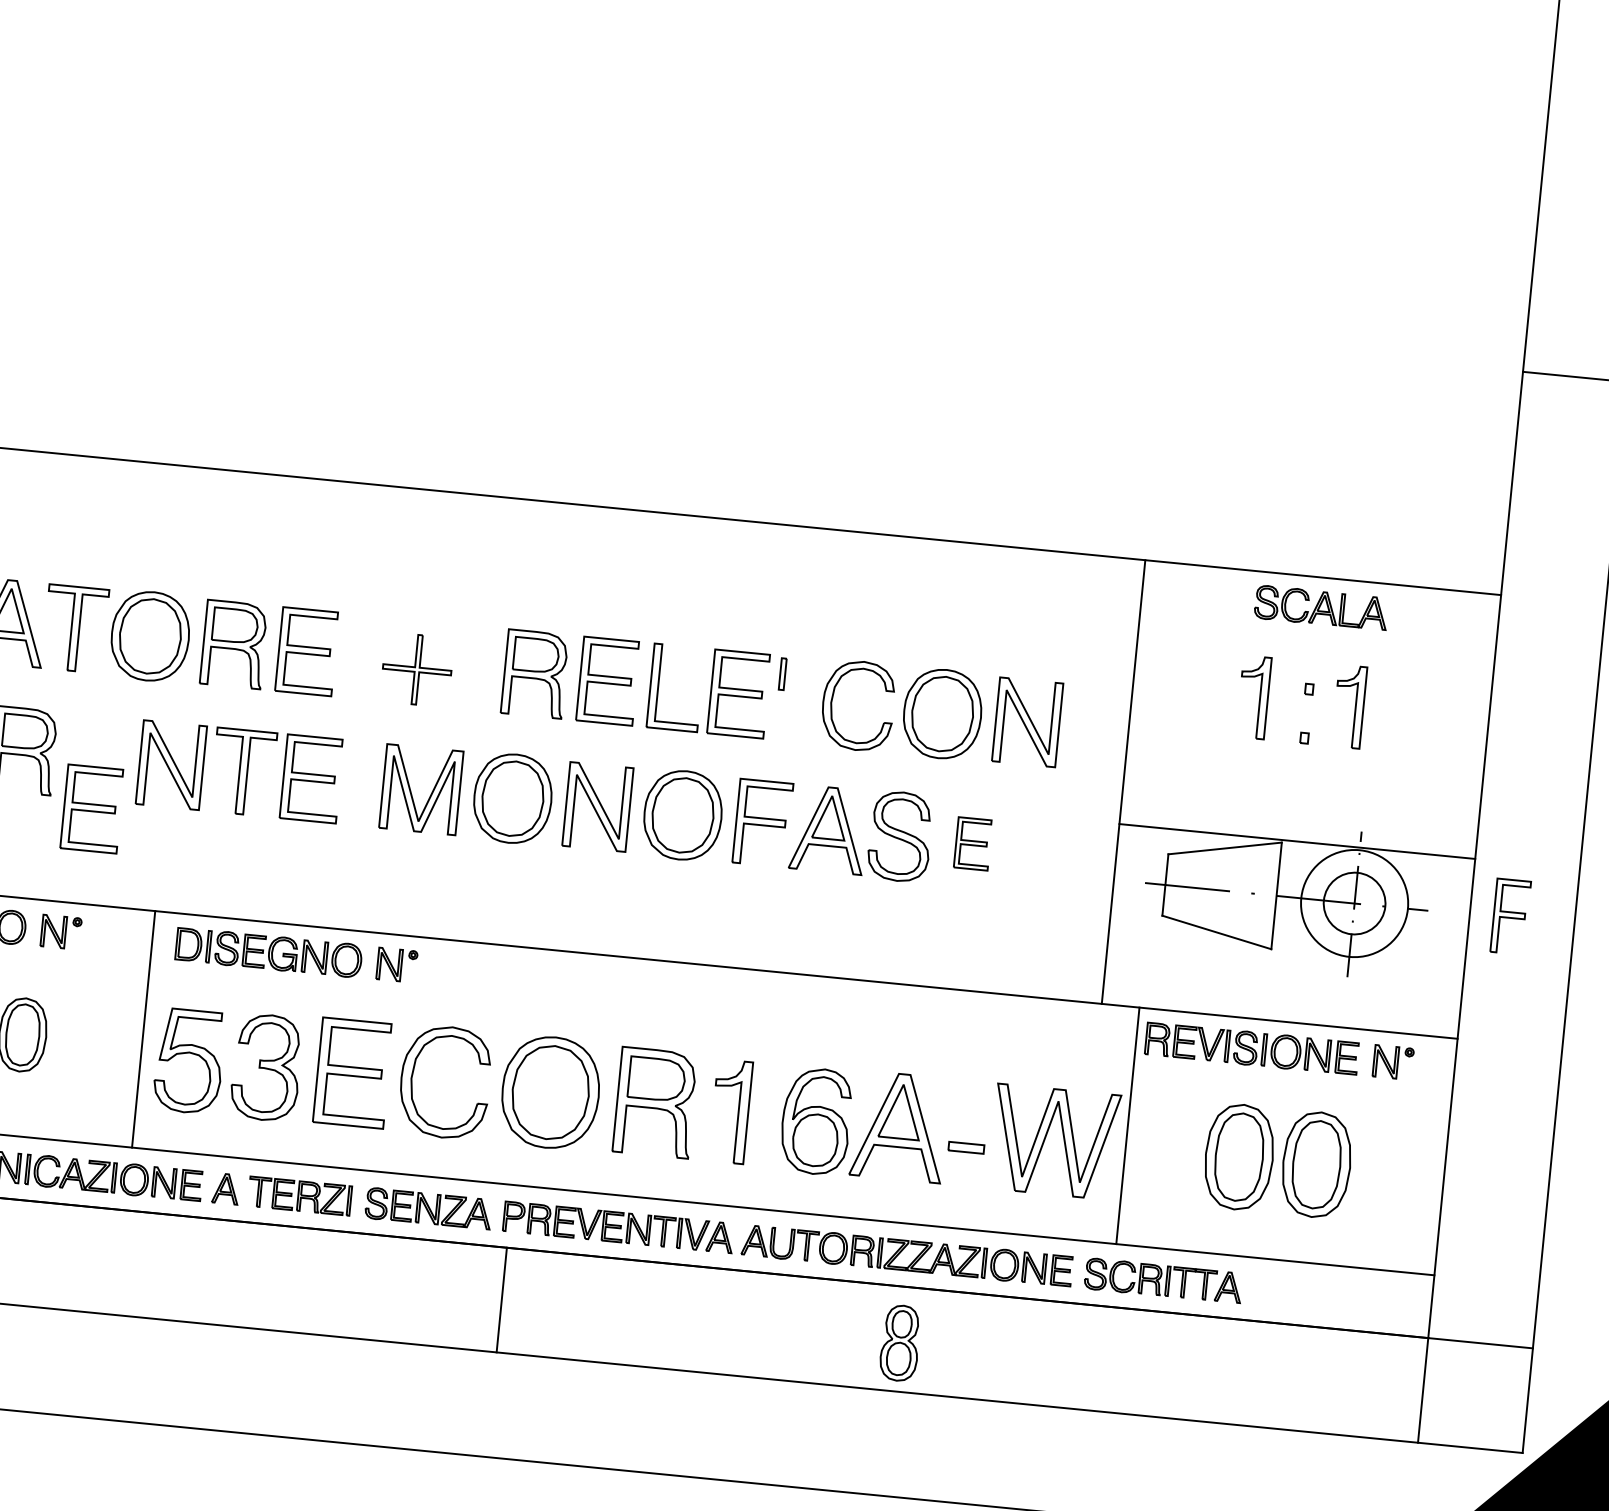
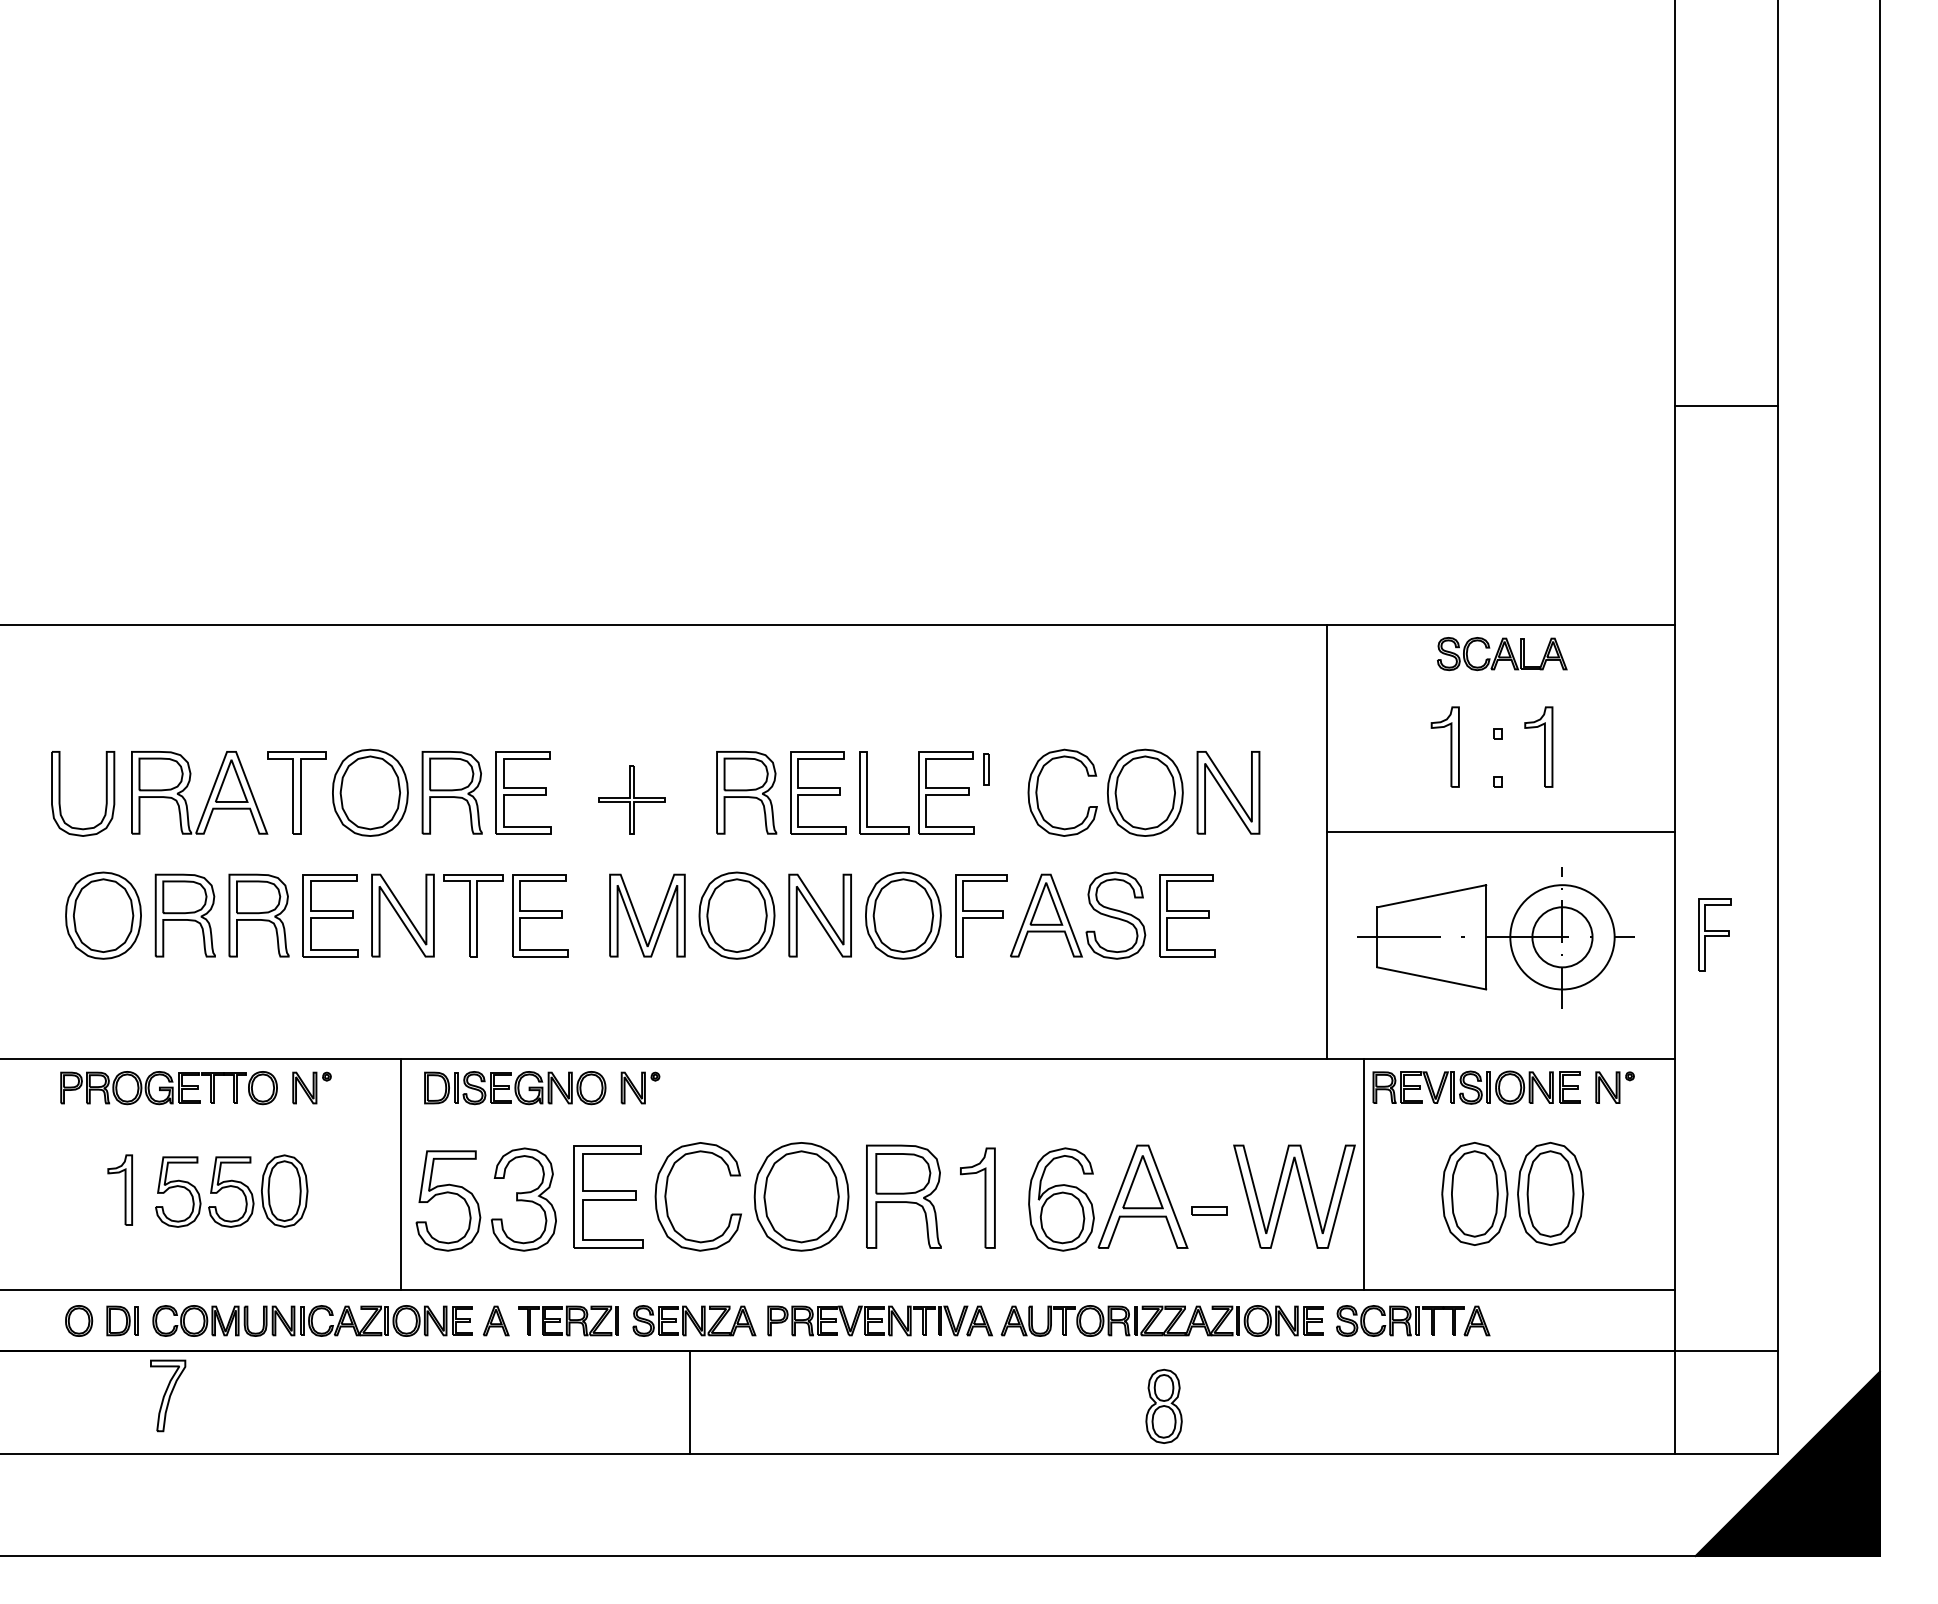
part: (92, 808) -> (330, 915), moved
line: (1297, 841) -> (1501, 831), moved
part: (973, 843) -> (1187, 915), size x1.67
line: (501, 1300) -> (689, 1402), moved

